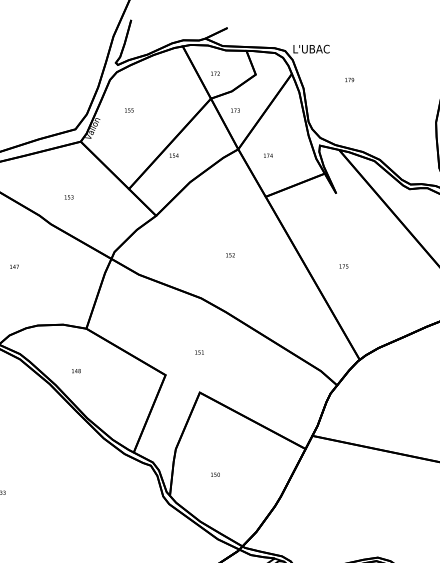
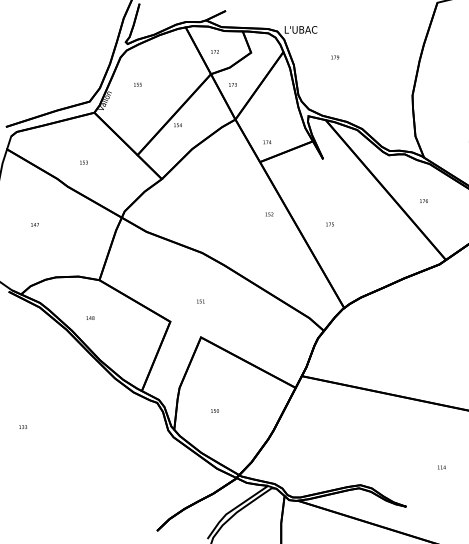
text: (268, 155) -> (267, 142), moved
text: (230, 255) -> (269, 214), moved

